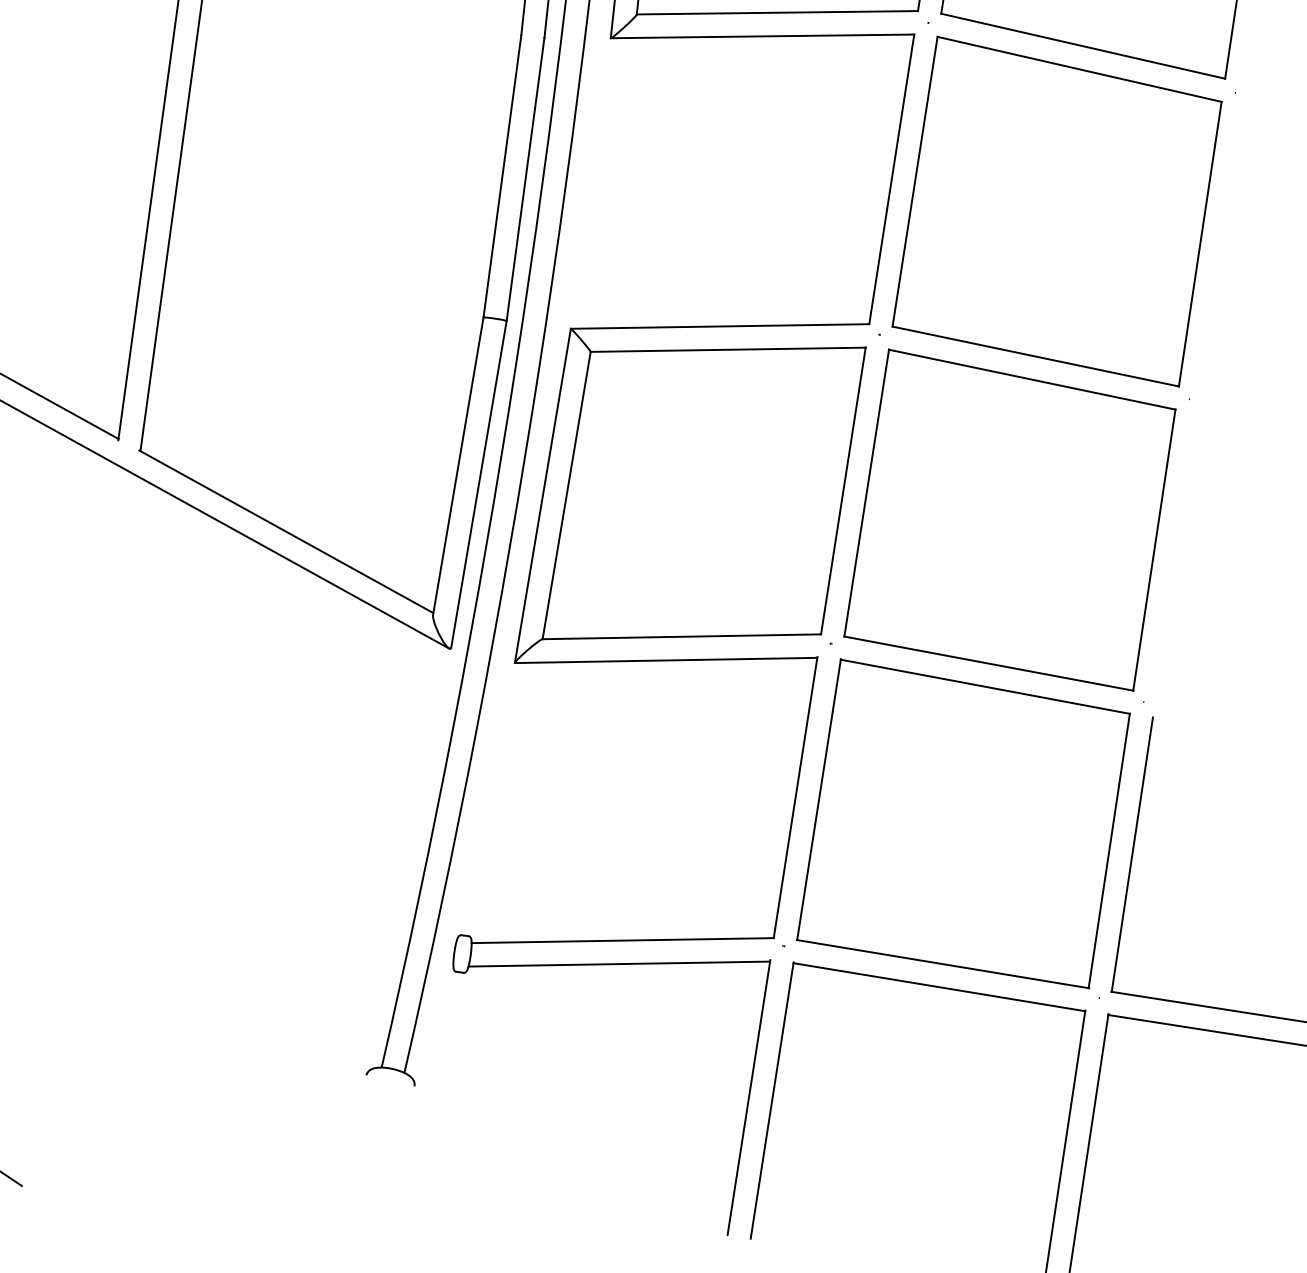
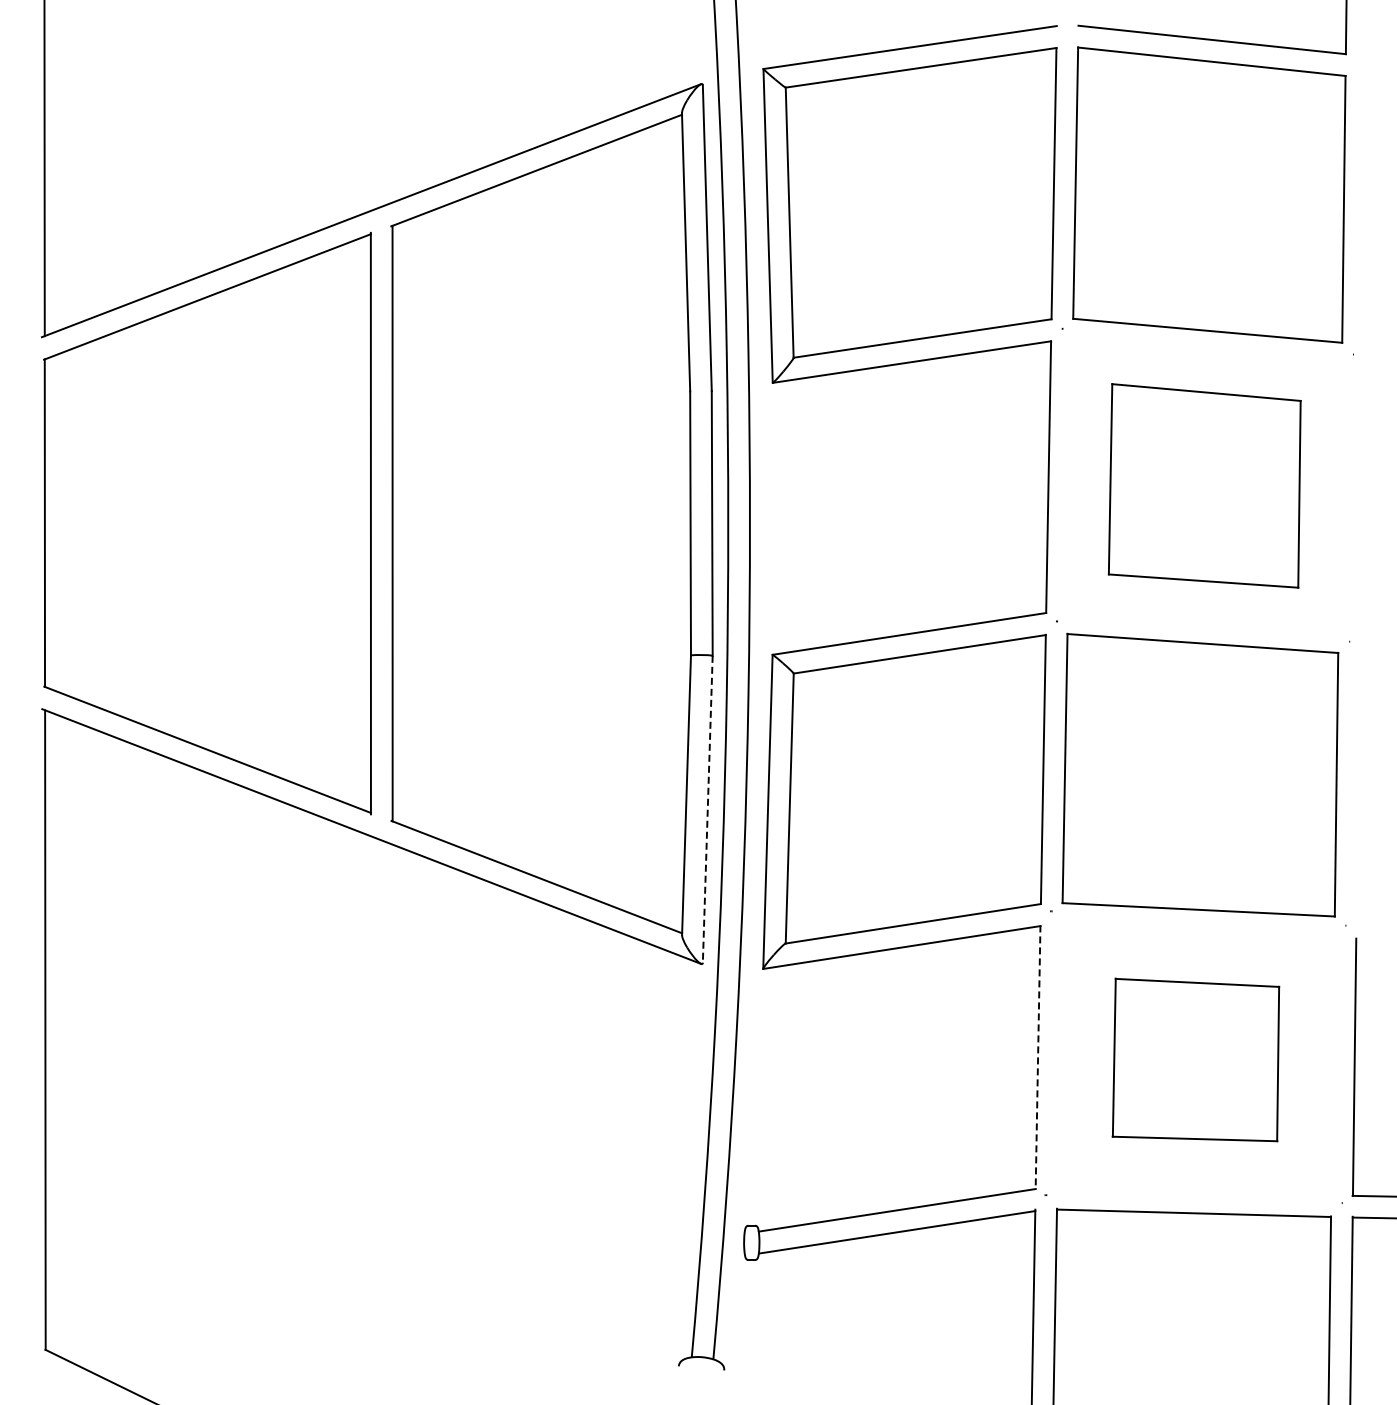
part: (1057, 211) -> (1204, 485), size x0.7
line: (478, 484) -> (707, 809), solid -> dashed
line: (796, 797) -> (1038, 1057), solid -> dashed
part: (963, 823) -> (1195, 1059), size x0.6

